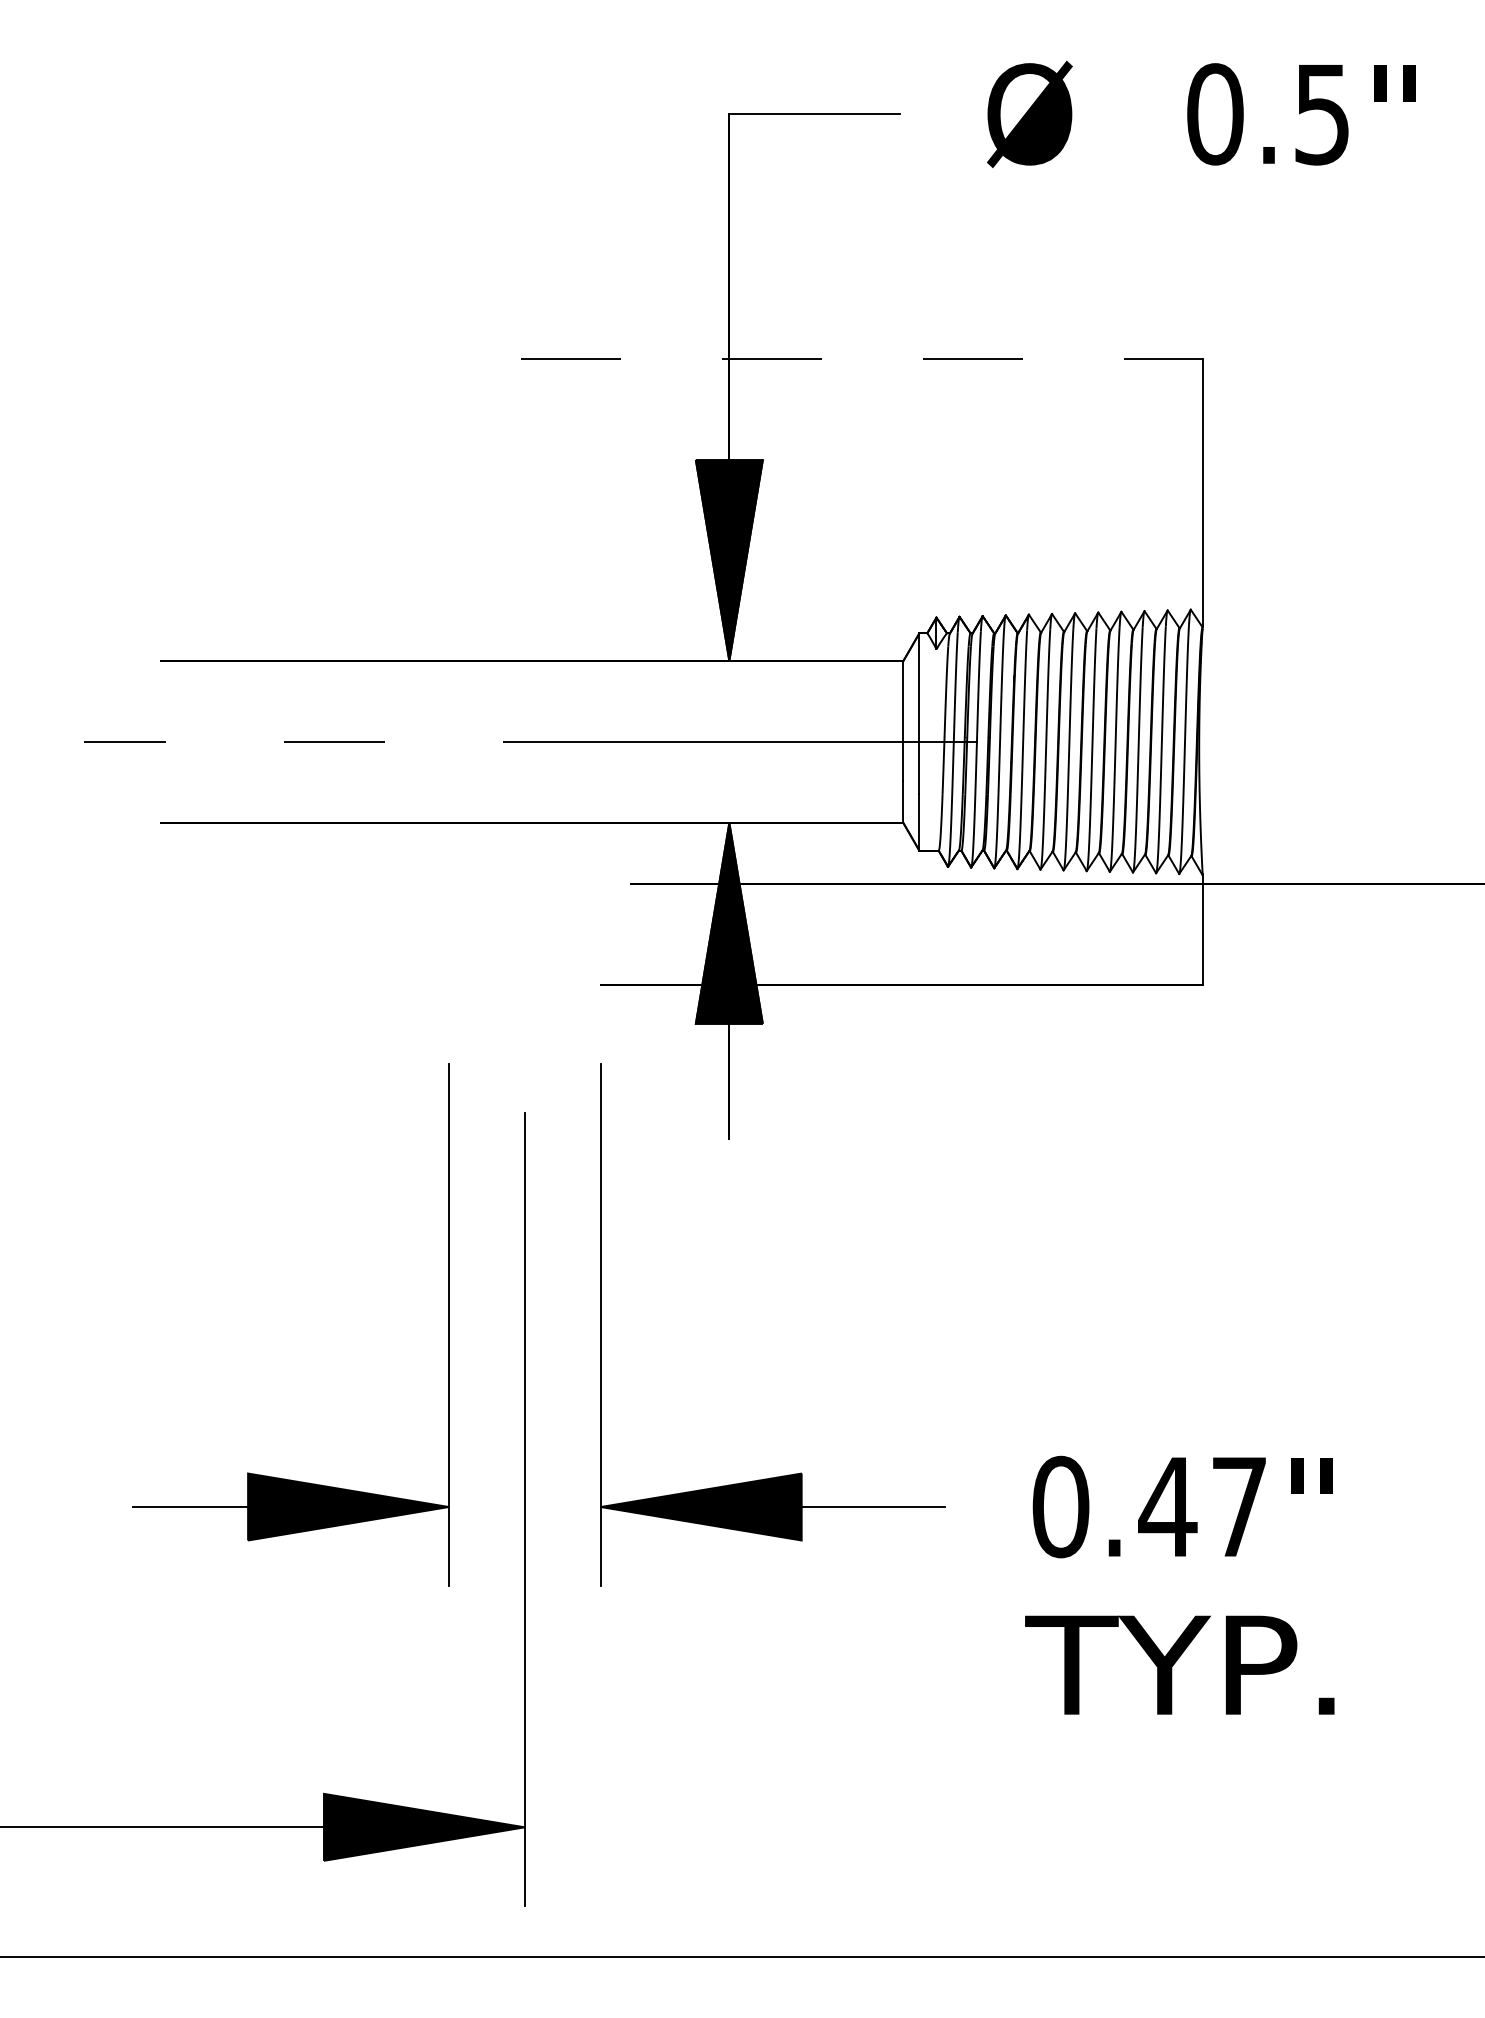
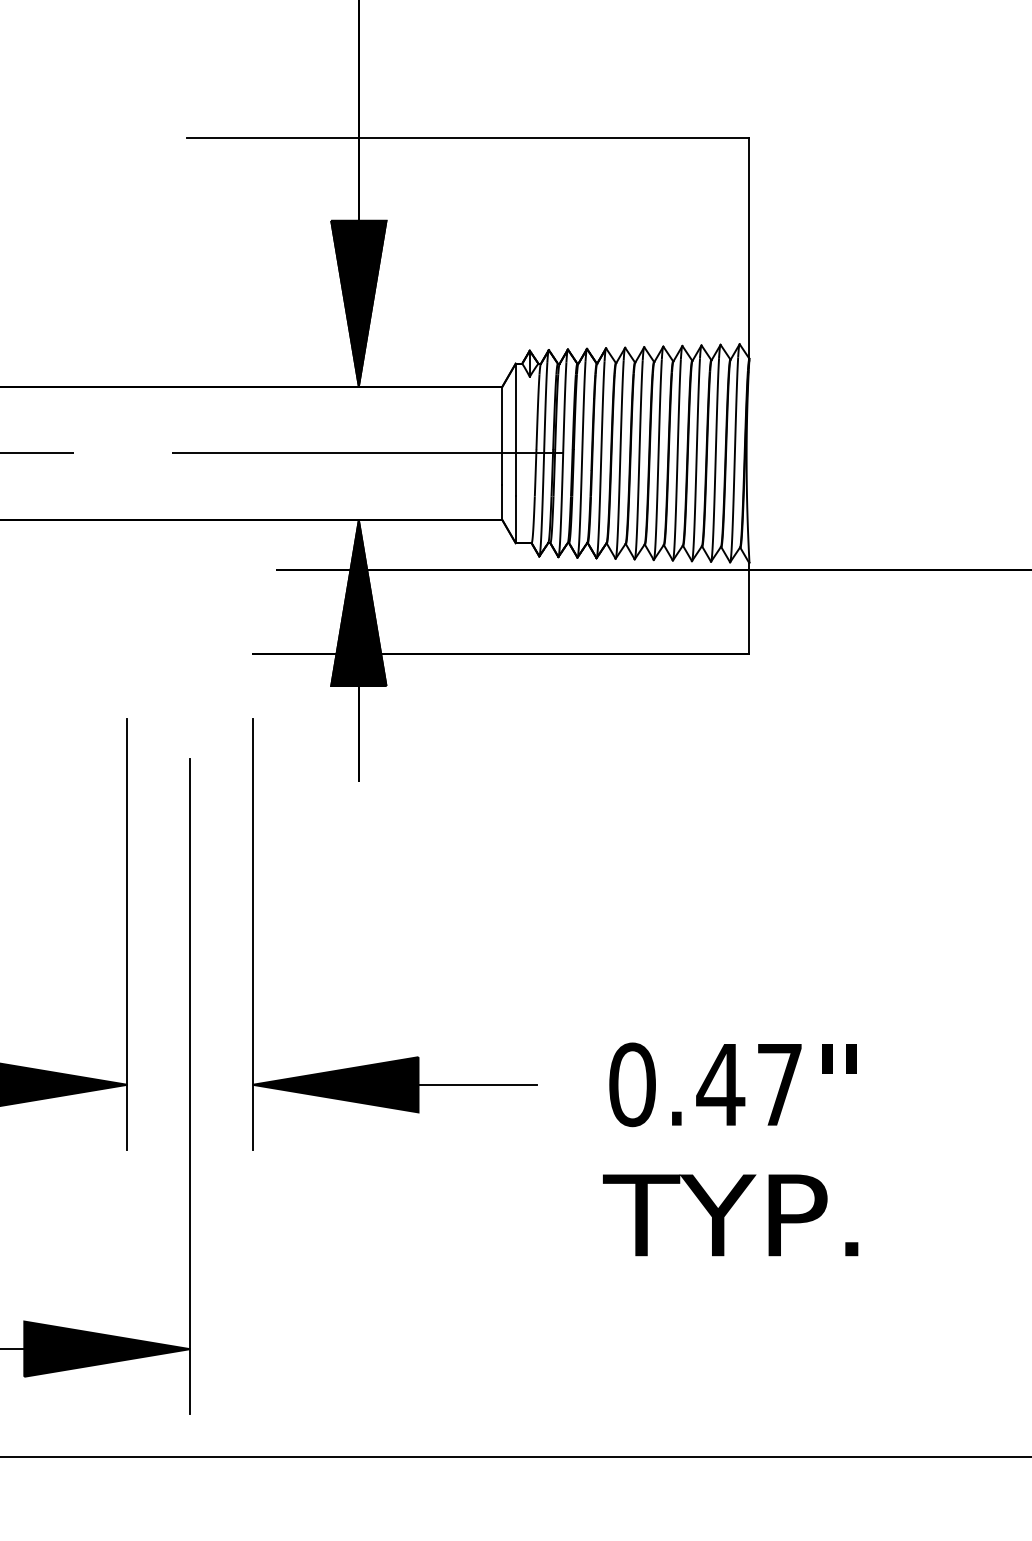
line: (861, 359) -> (467, 137), dashed -> solid

